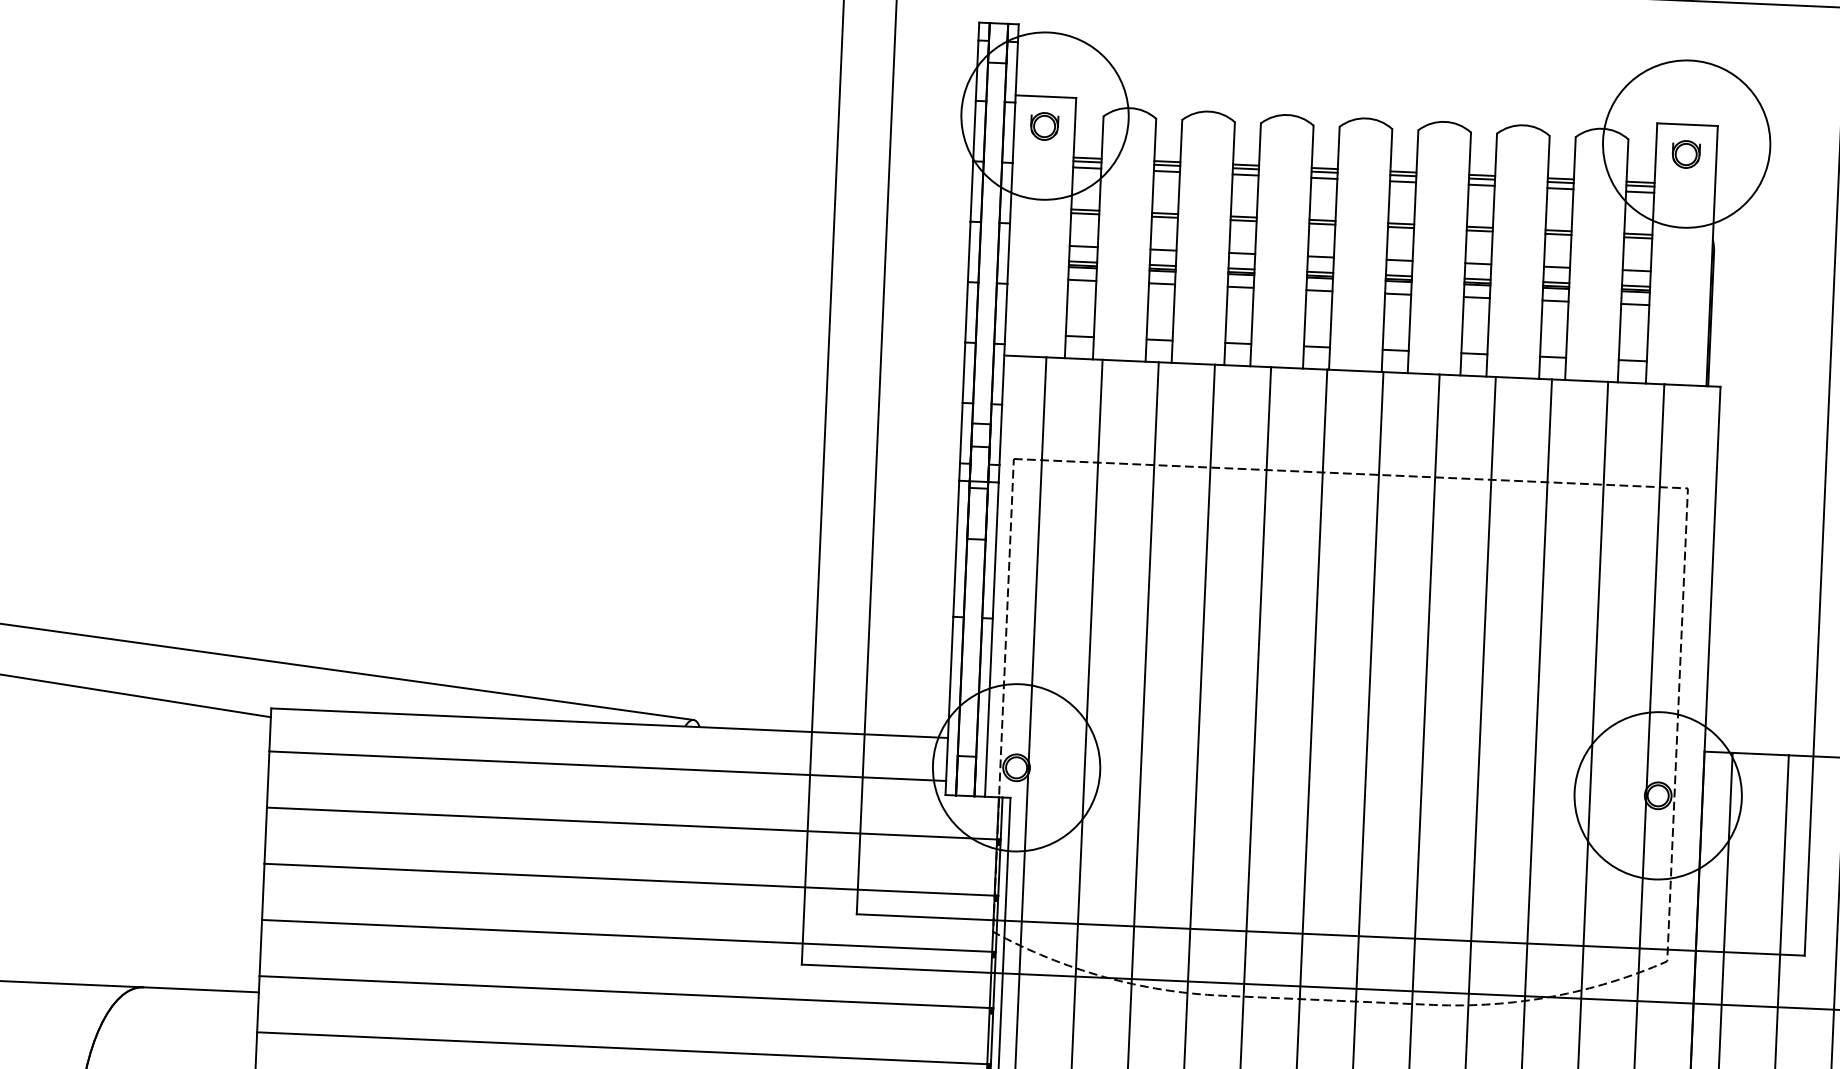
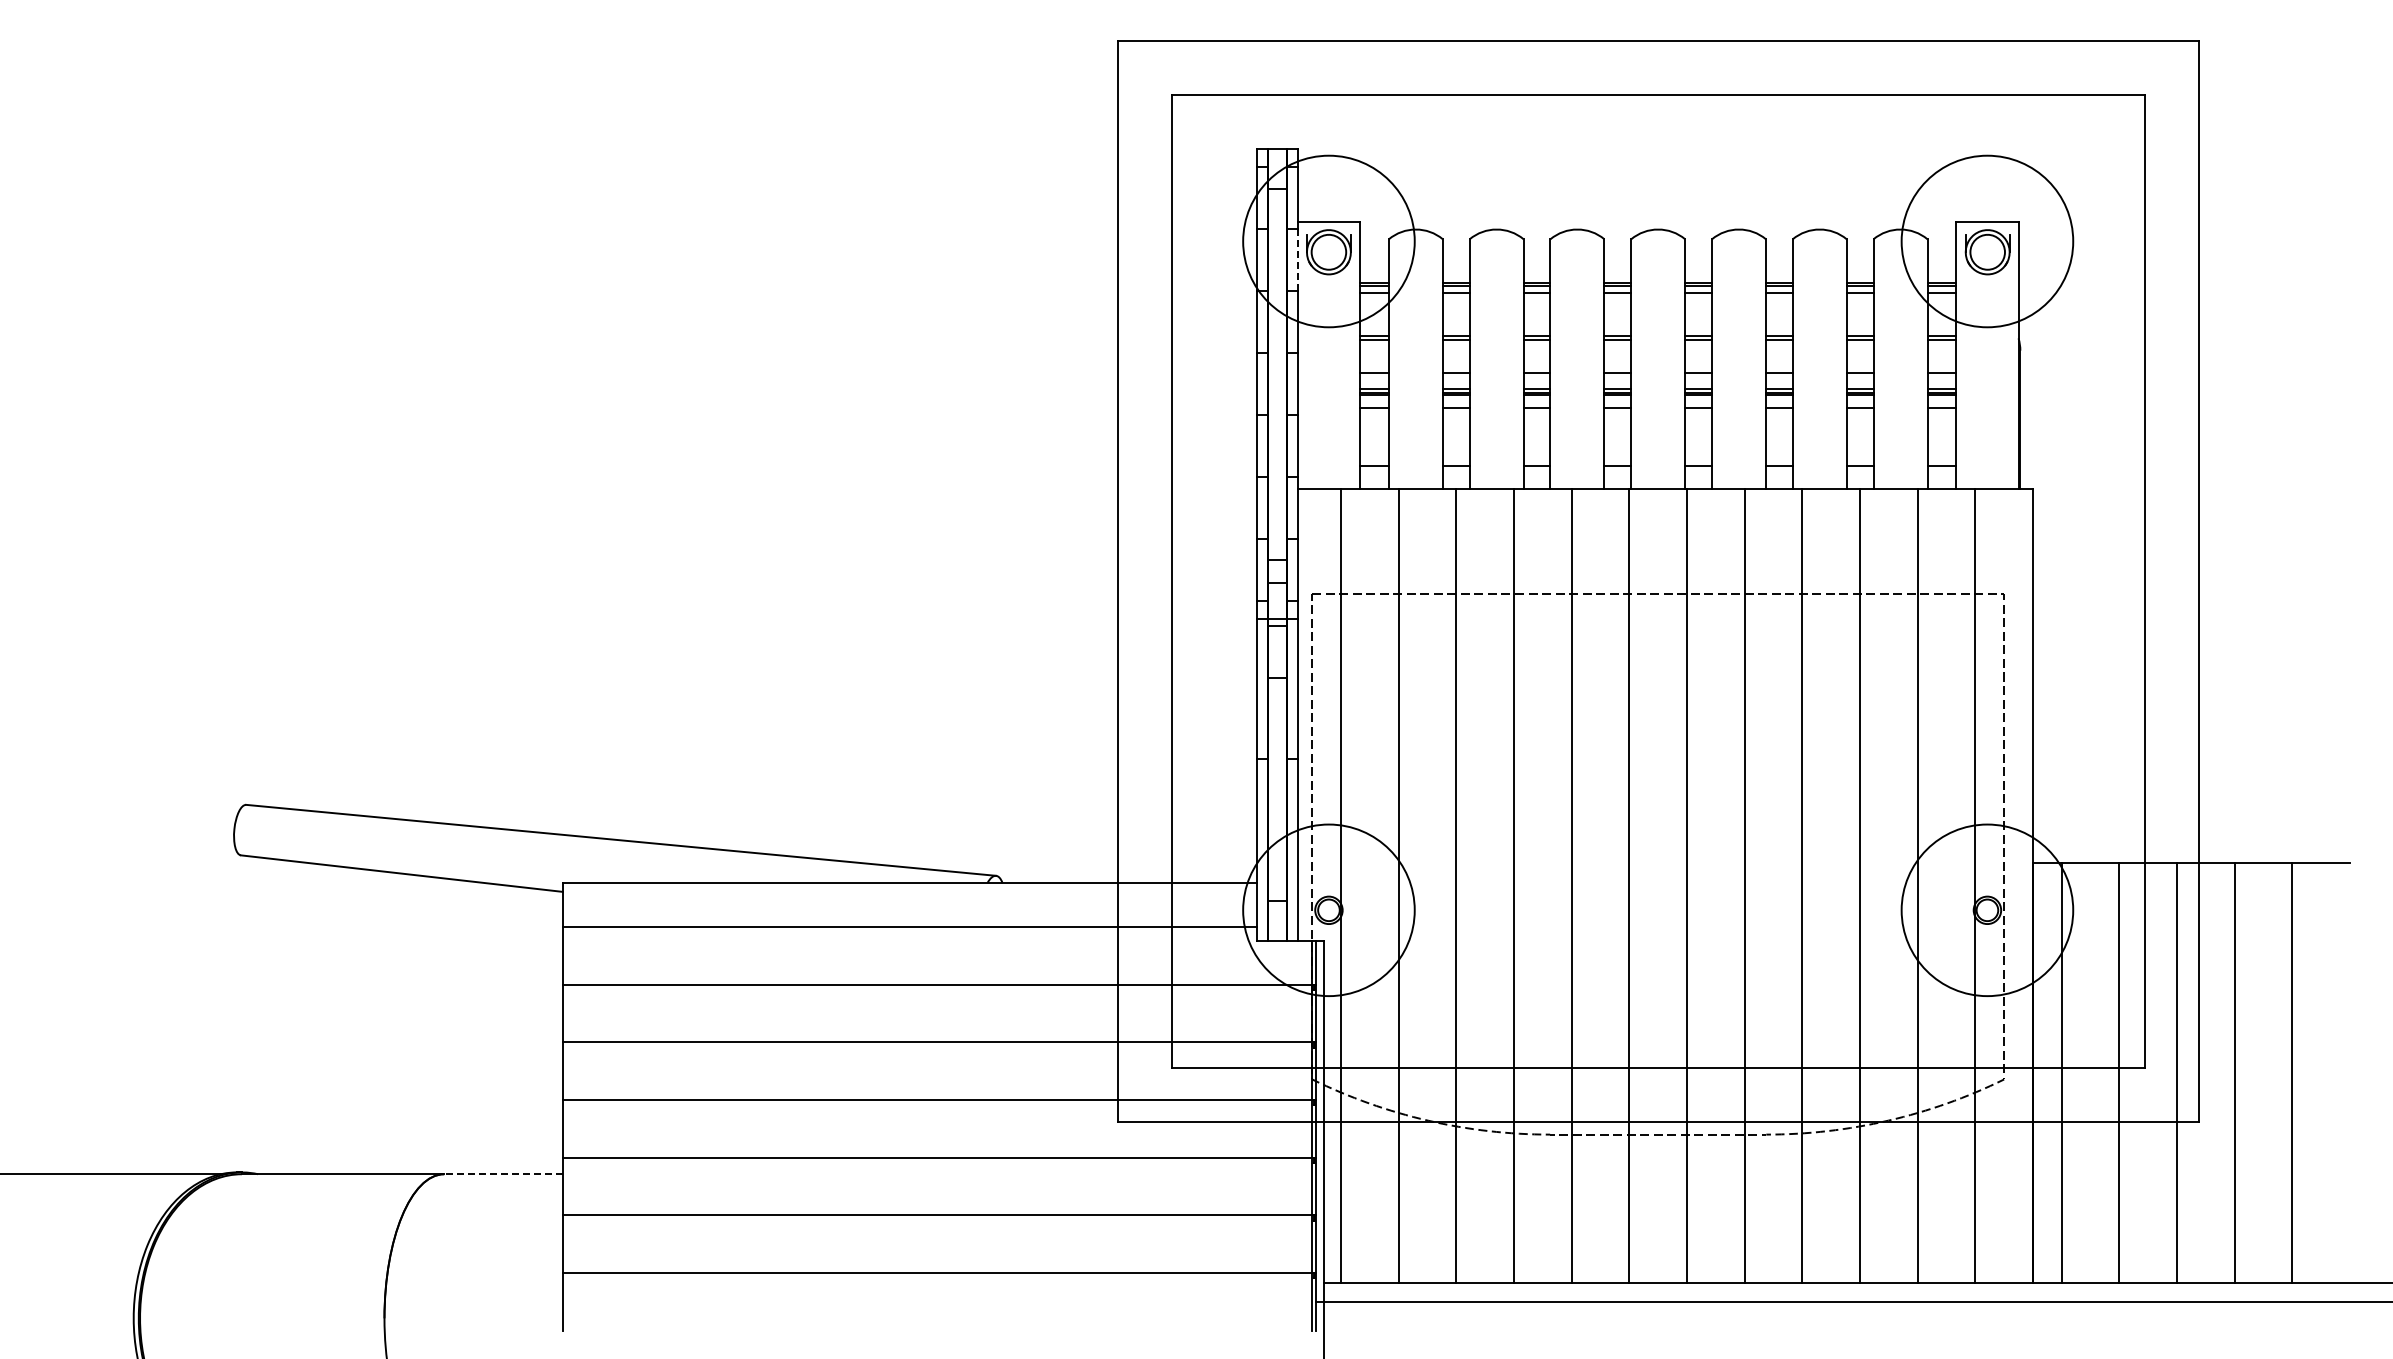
part: (1044, 125) -> (1328, 251), size x1.6
line: (1013, 132) -> (1297, 259), solid -> dashed
part: (1685, 153) -> (1986, 251), size x1.6
line: (201, 990) -> (503, 1174), solid -> dashed

